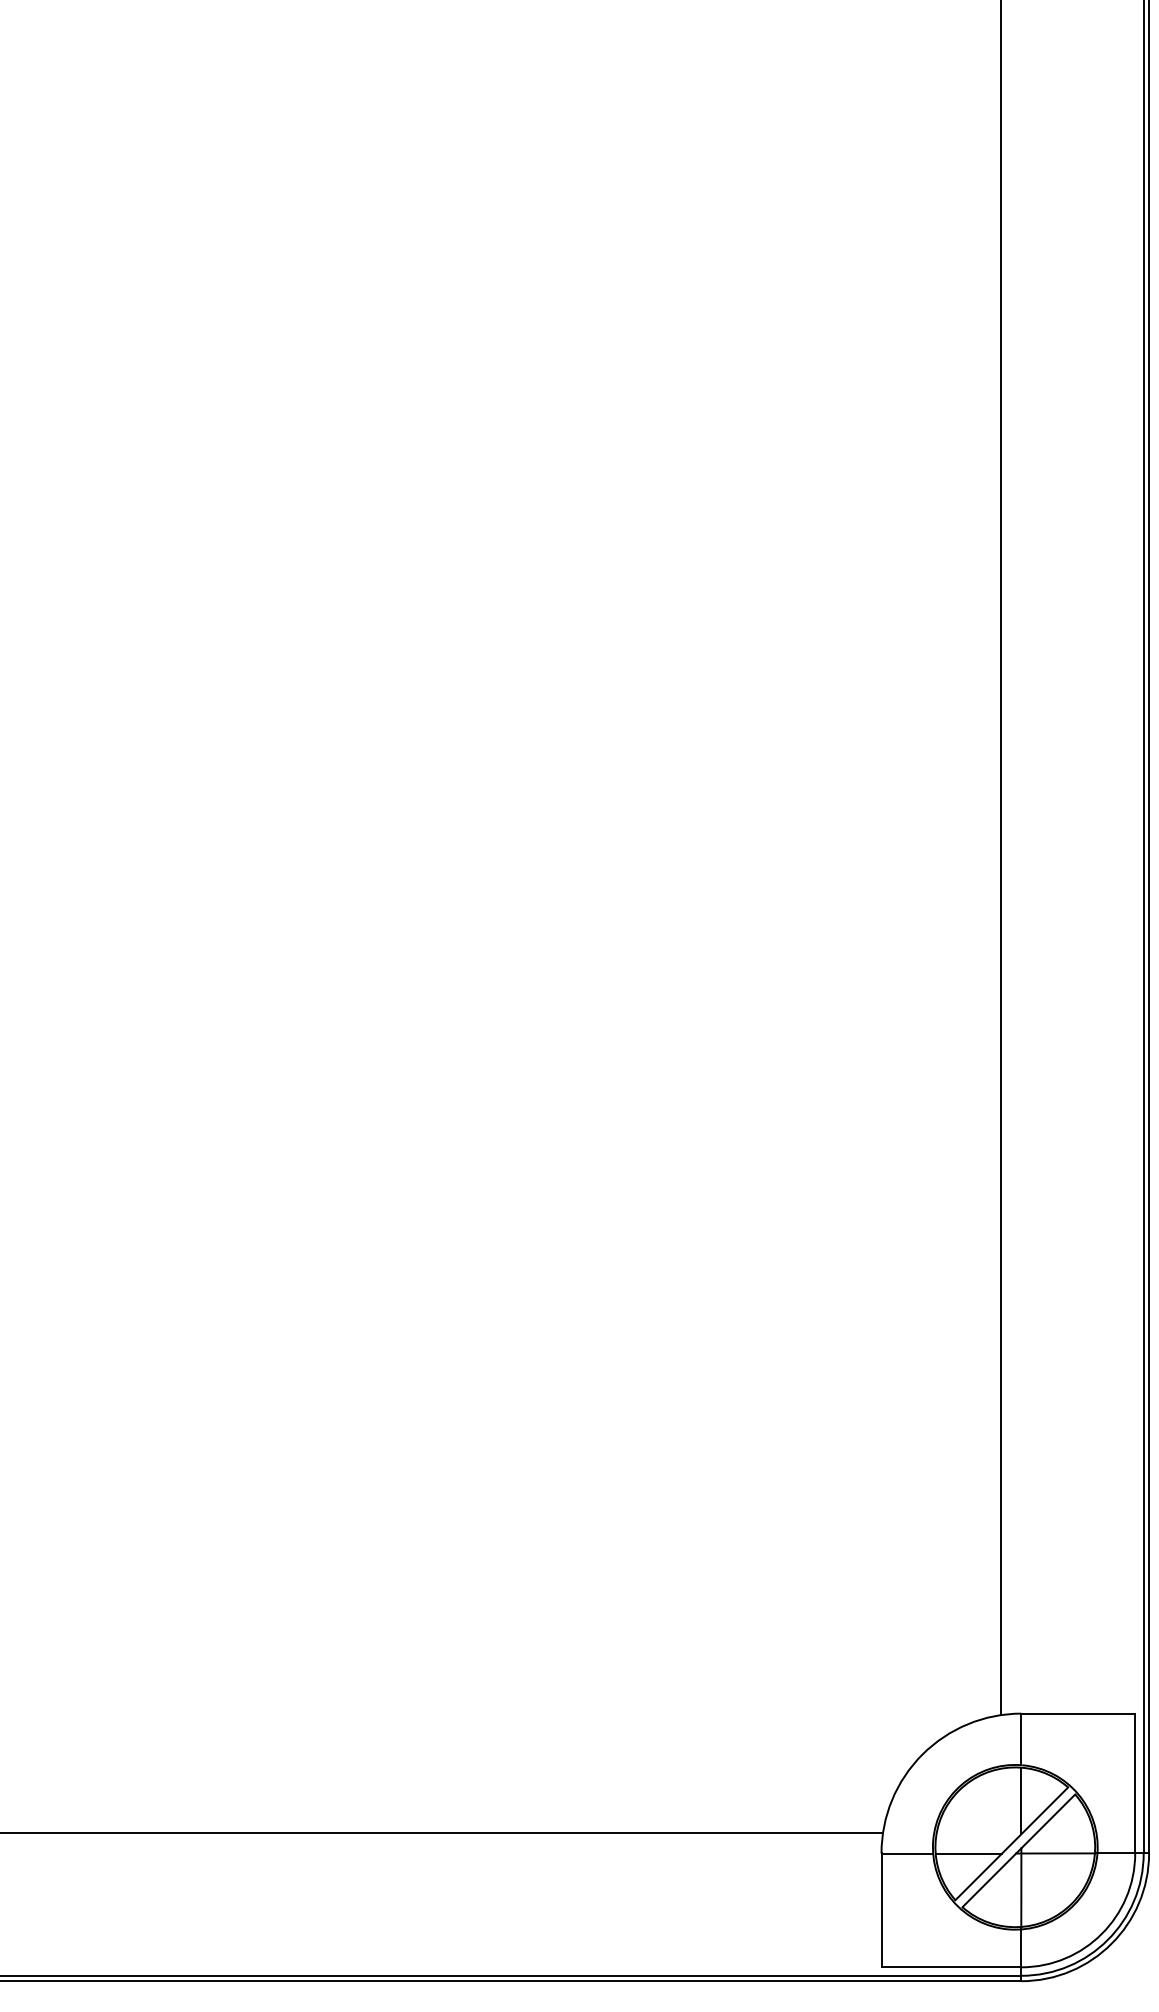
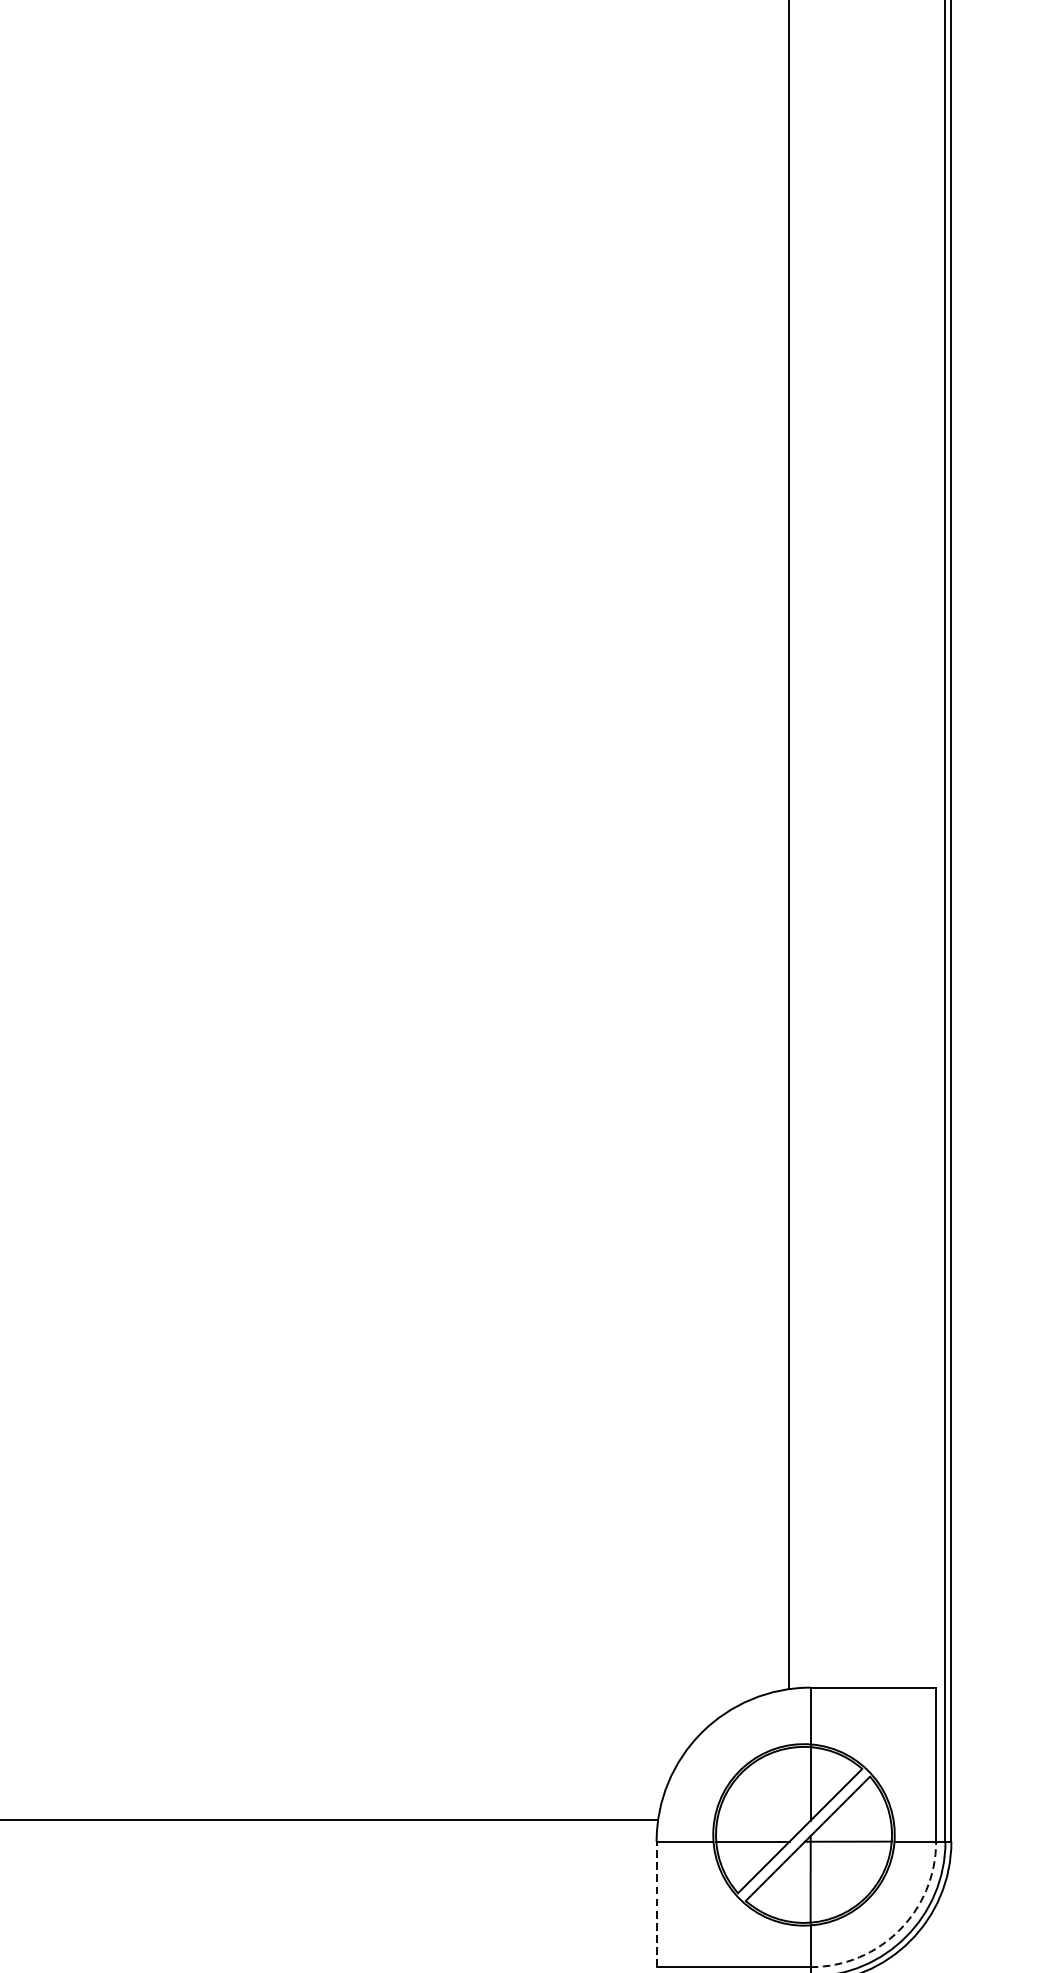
line: (881, 1910) -> (656, 1904), solid -> dashed
arc: (1101, 1933) -> (898, 1929), solid -> dashed

